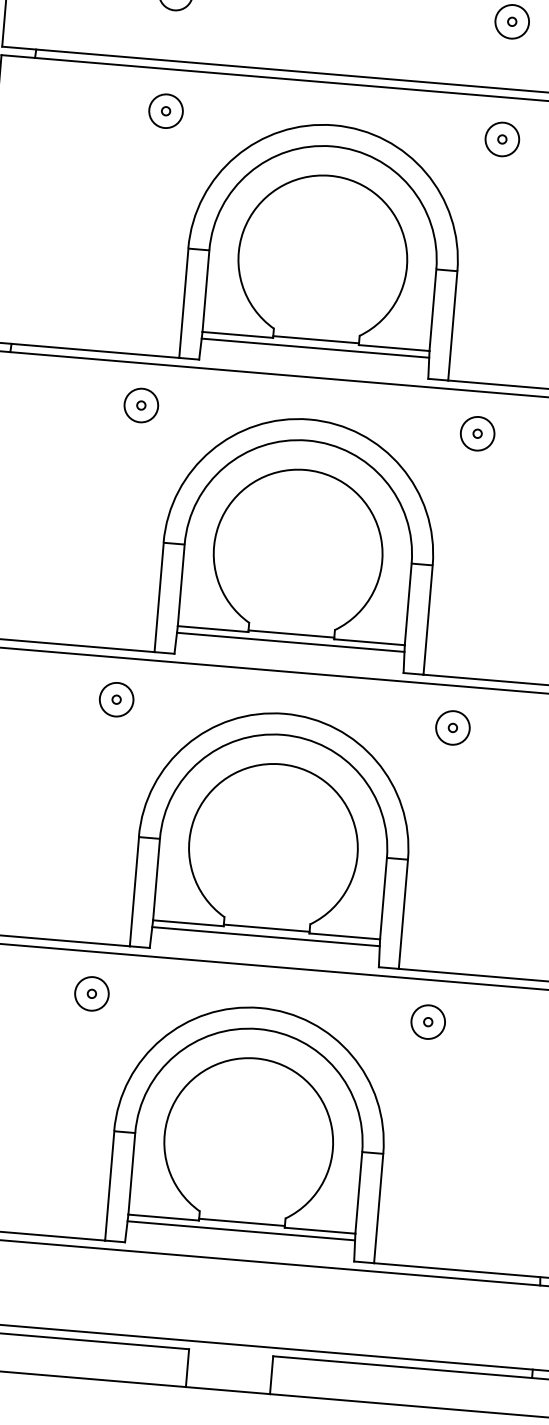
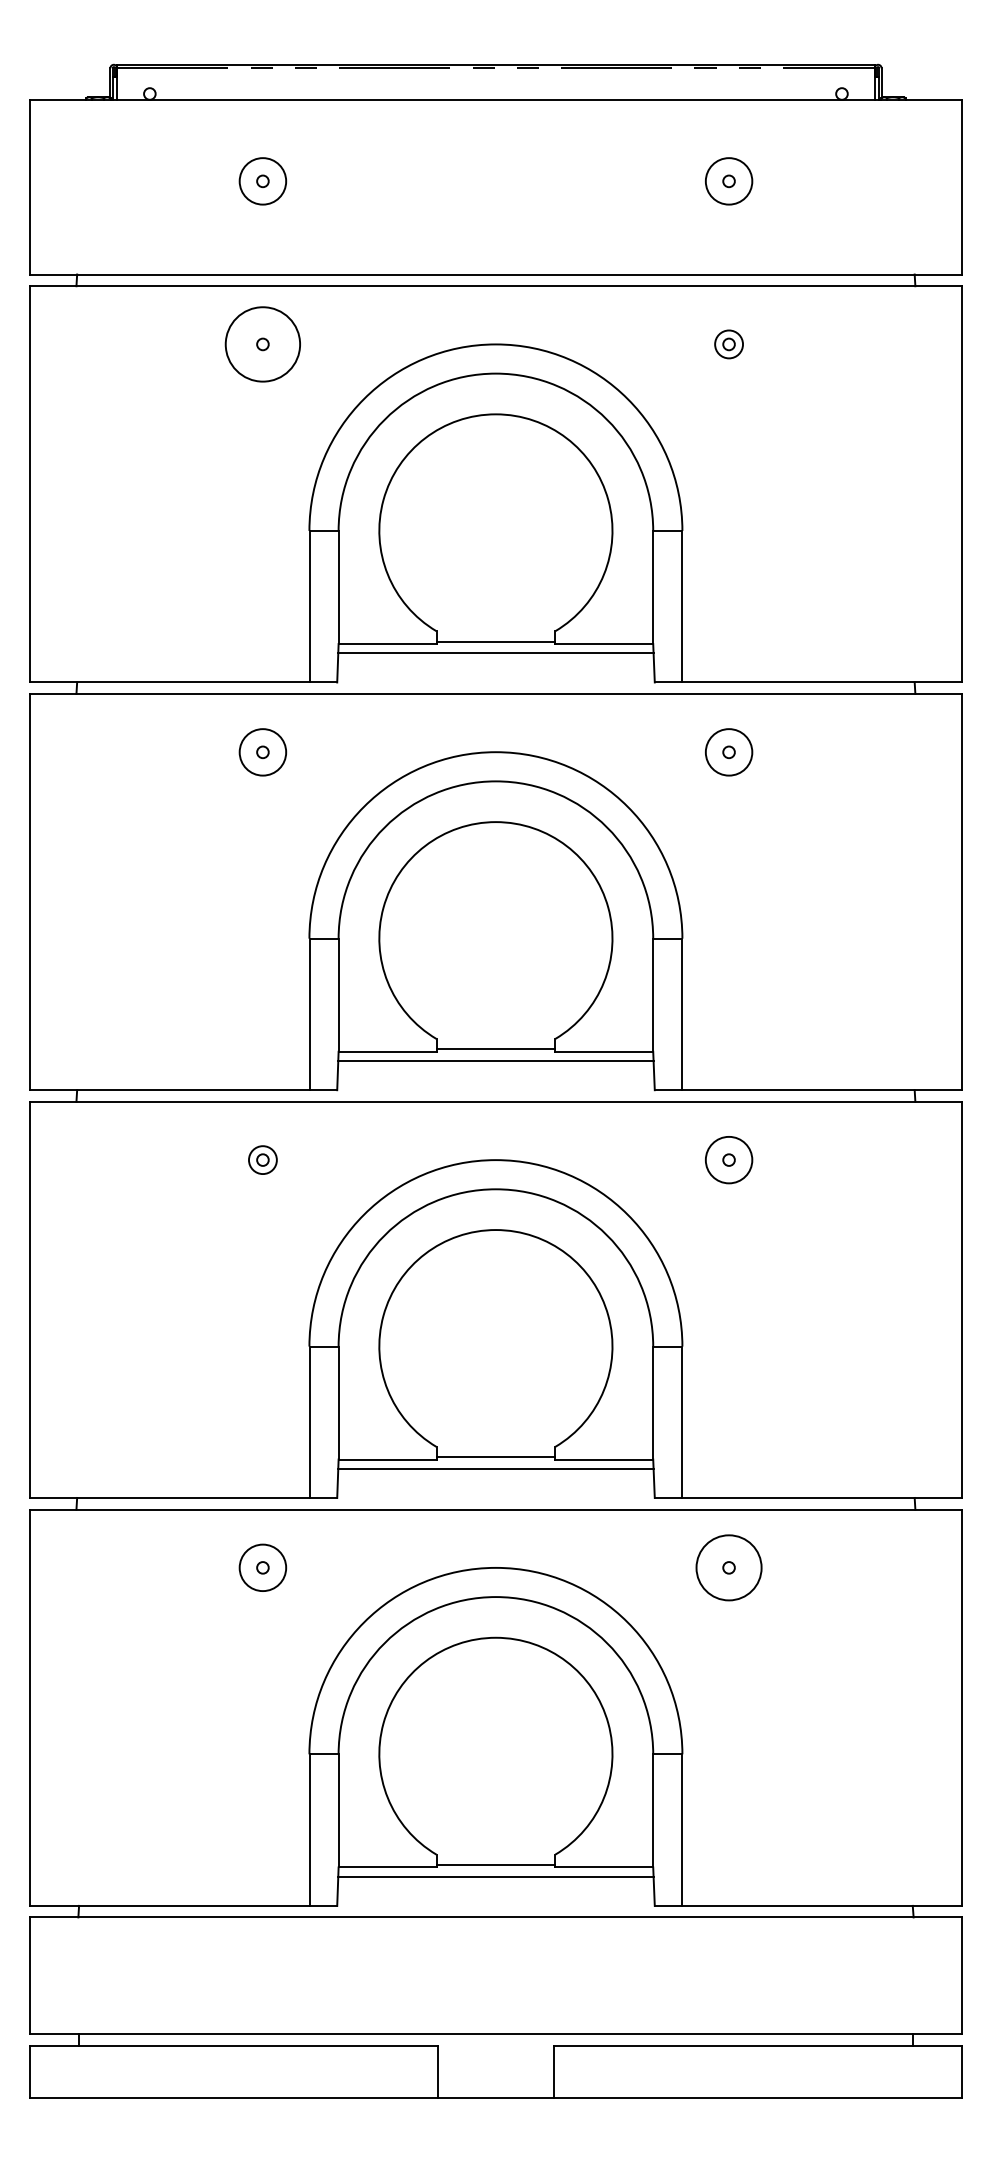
circle: (165, 111) -> (262, 344), size x1.6
circle: (501, 139) -> (728, 344), size x0.6
circle: (116, 699) -> (262, 1159), size x0.6
circle: (427, 1021) -> (728, 1567), size x1.4

